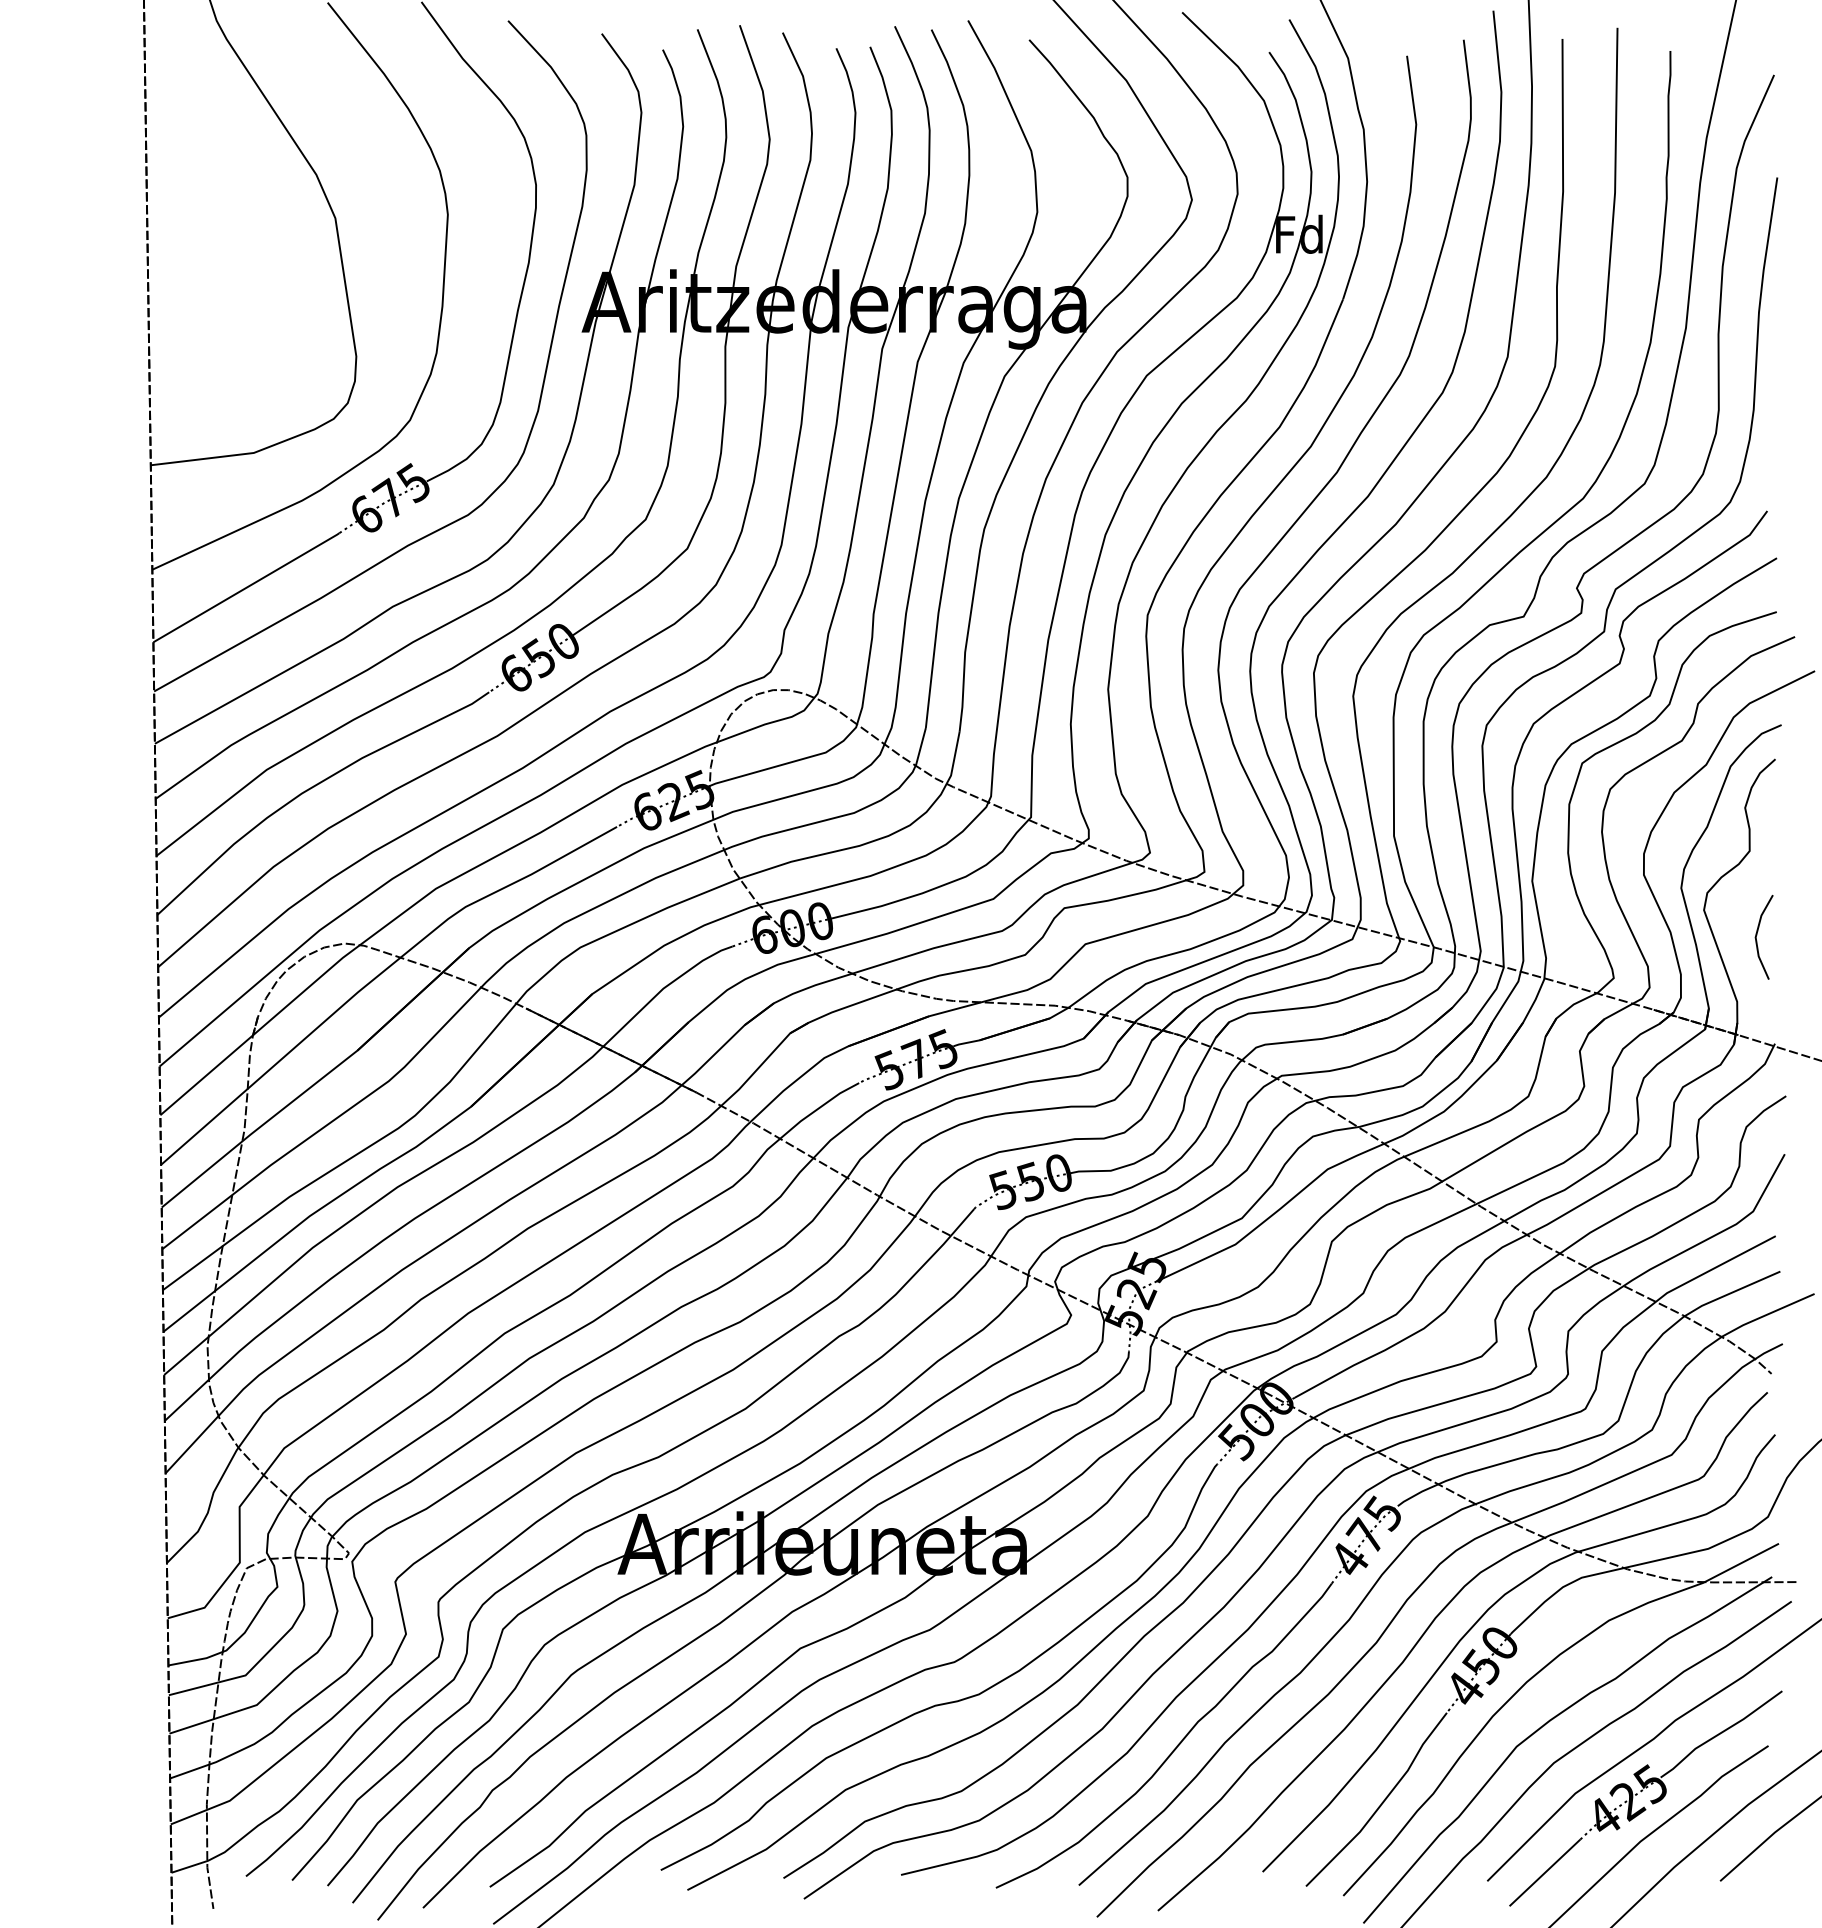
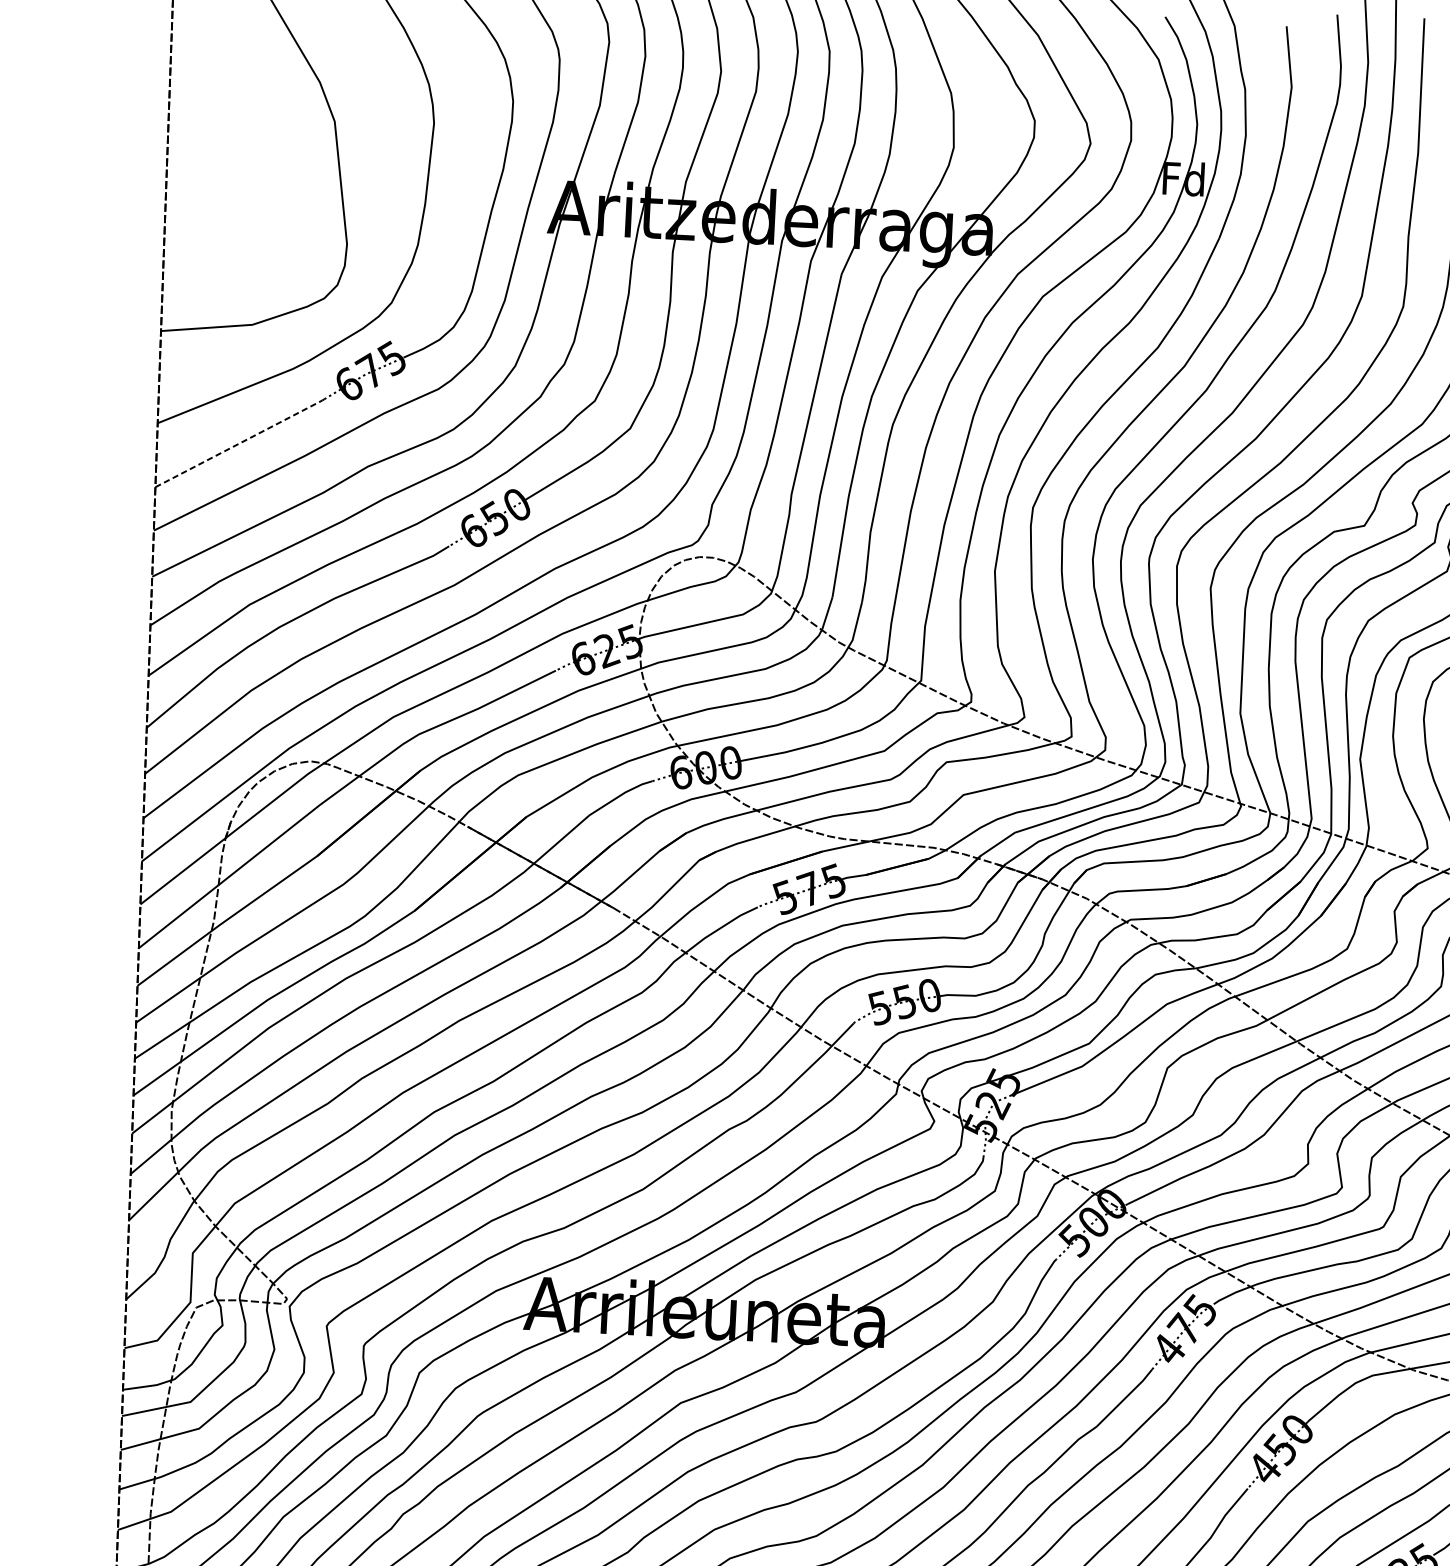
line: (247, 587) -> (240, 443), solid -> dashed

